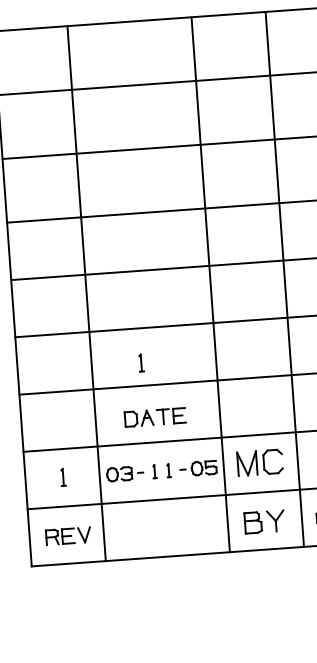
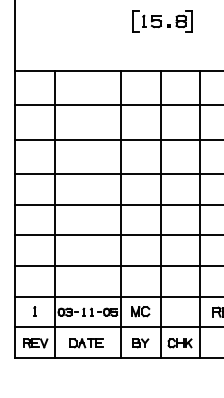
part: (140, 362) -> (80, 253), removed
part: (155, 417) -> (86, 343), moved
part: (259, 462) -> (140, 311), size x0.71
part: (264, 522) -> (140, 343), size x0.71

